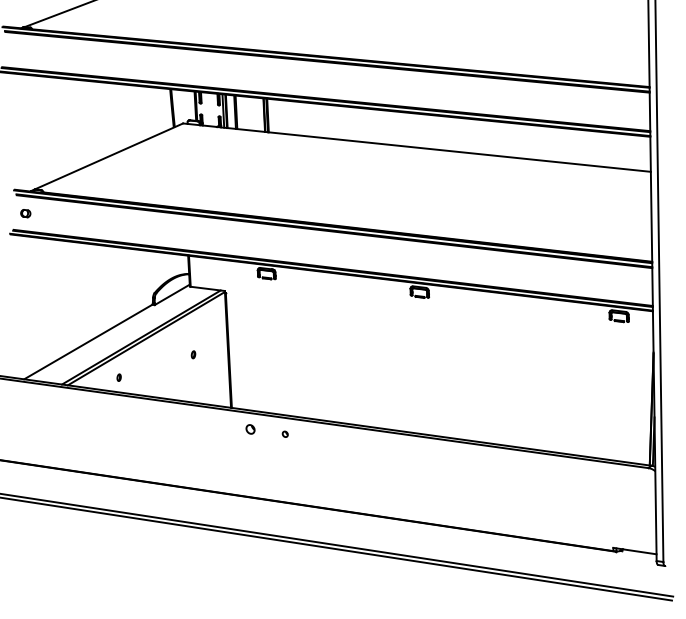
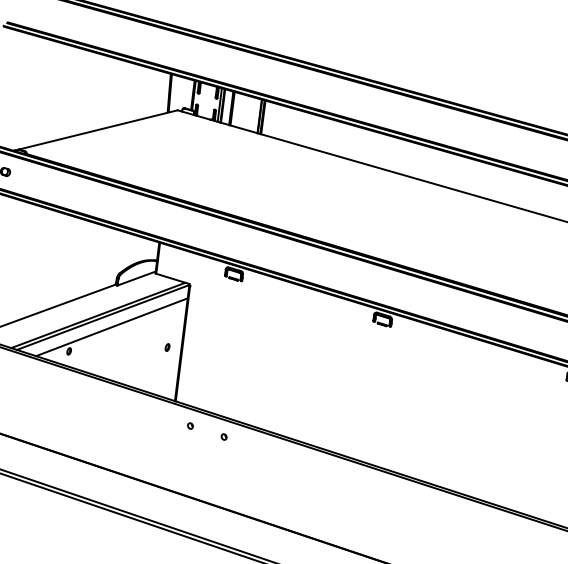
line: (156, 346) -> (111, 327), added
part: (193, 354) -> (167, 347), moved
part: (250, 429) -> (190, 426), size x0.62

